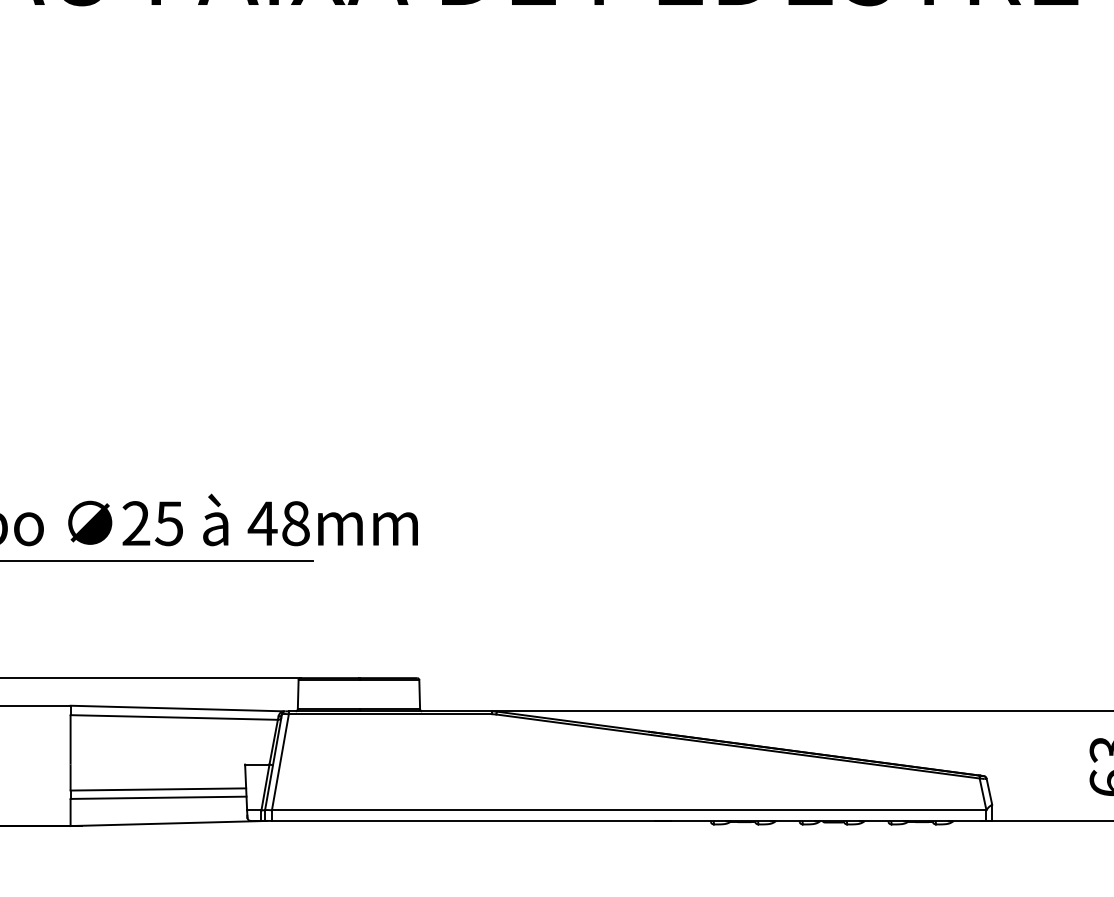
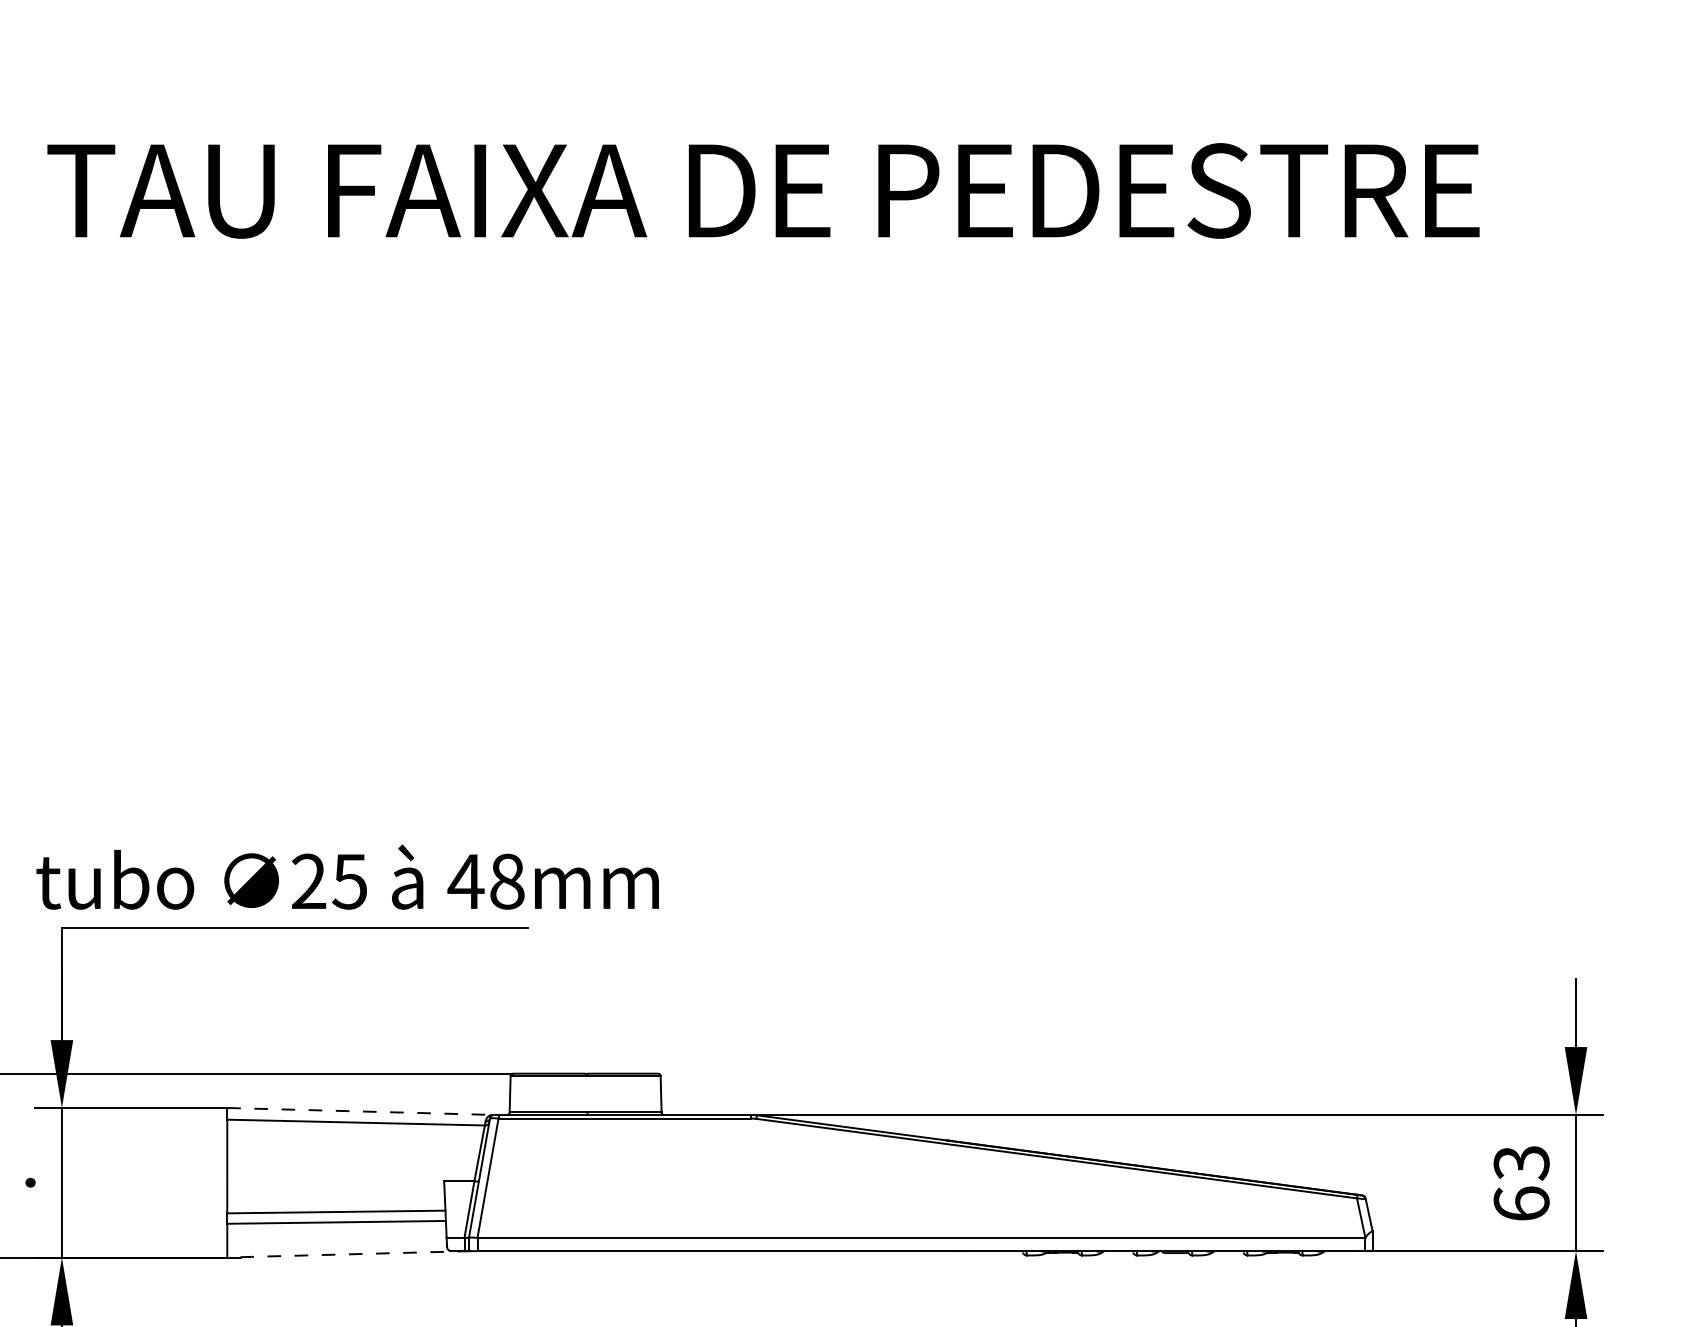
line: (176, 708) -> (359, 1111), solid -> dashed
line: (168, 823) -> (349, 1254), solid -> dashed

